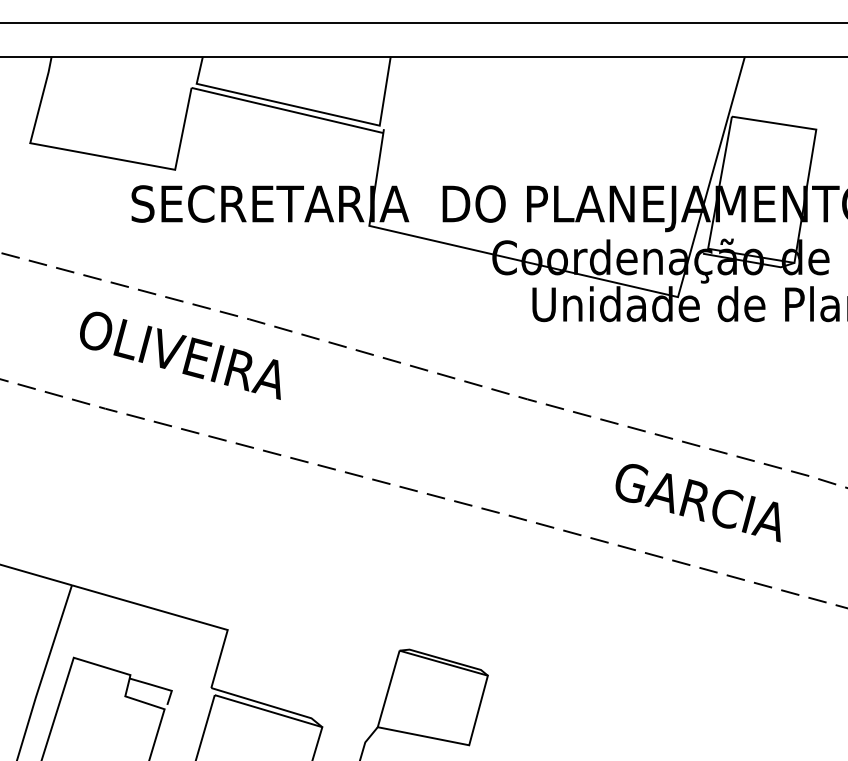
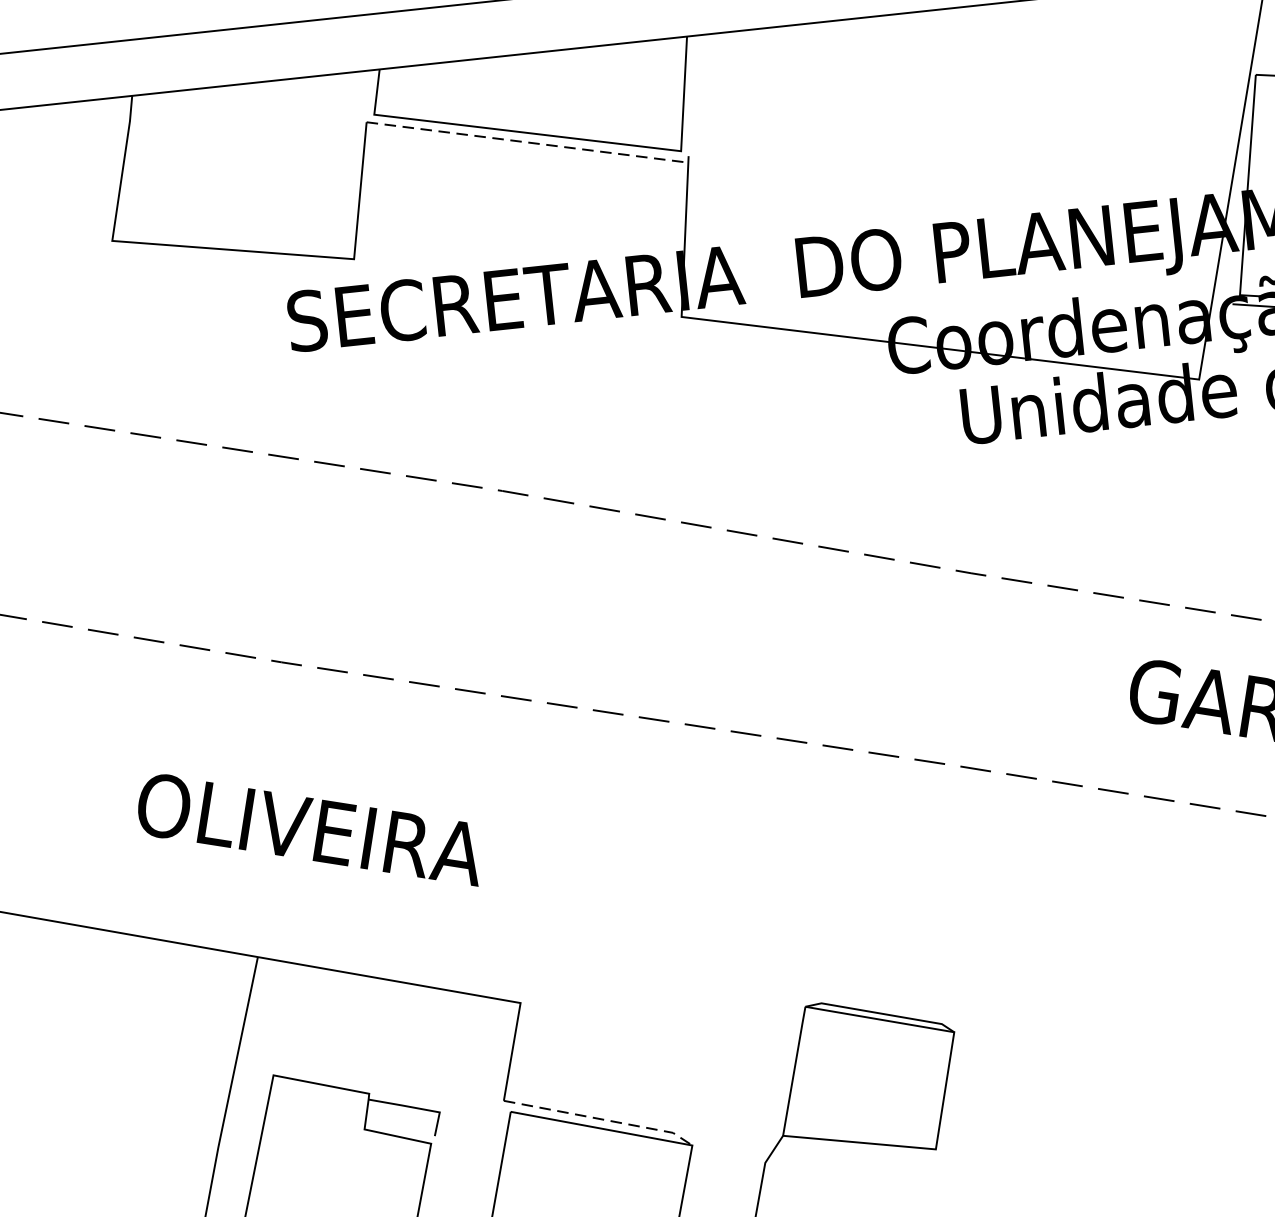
line: (287, 110) -> (527, 142), solid -> dashed
text: (180, 355) -> (306, 831), moved
line: (269, 705) -> (602, 1119), solid -> dashed

